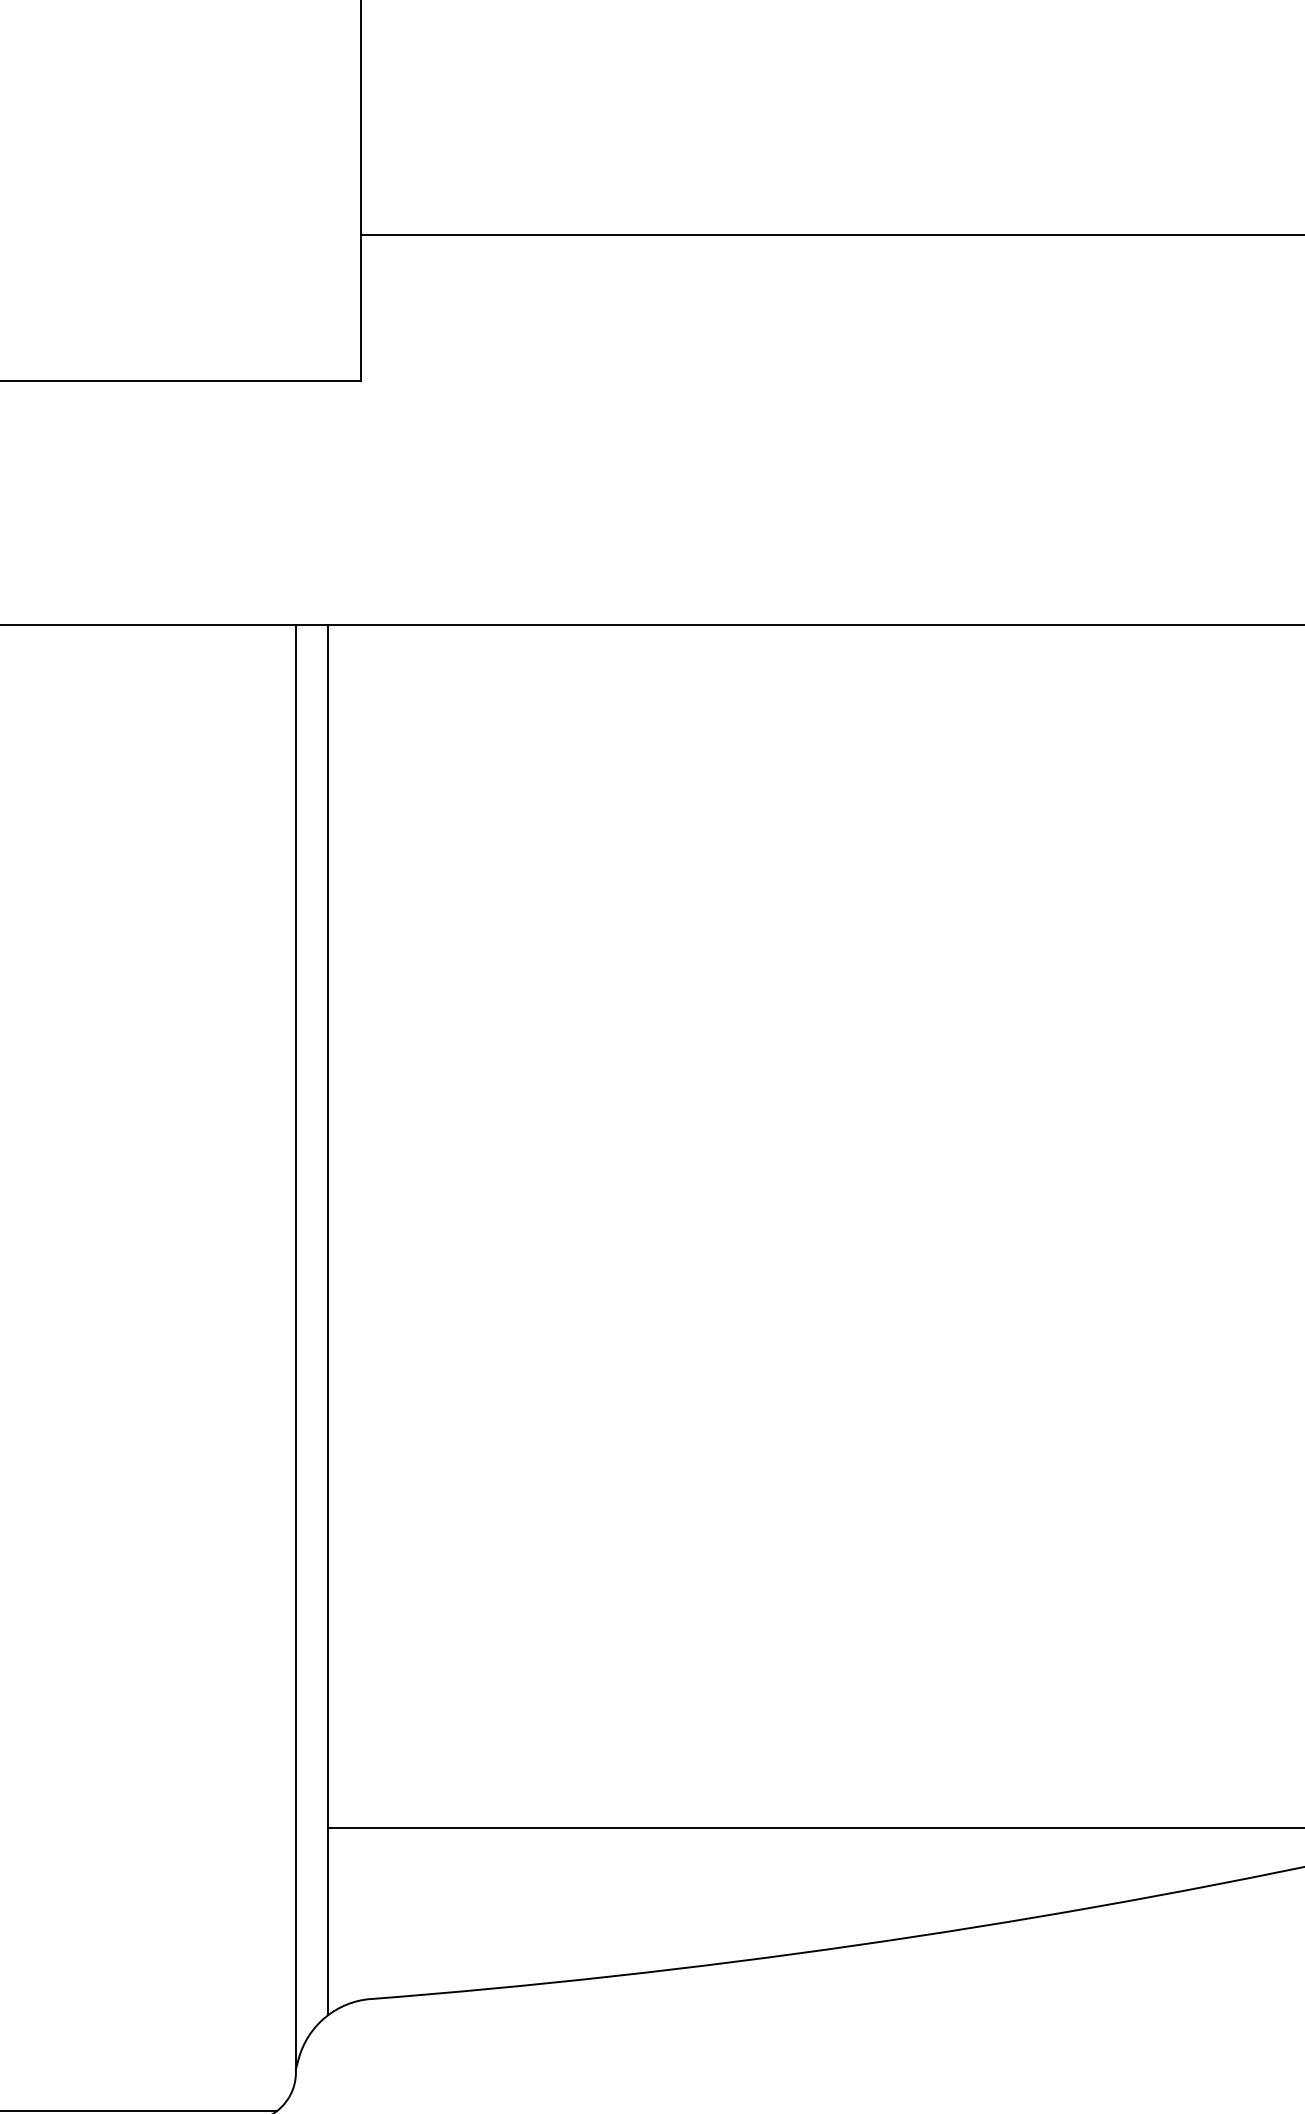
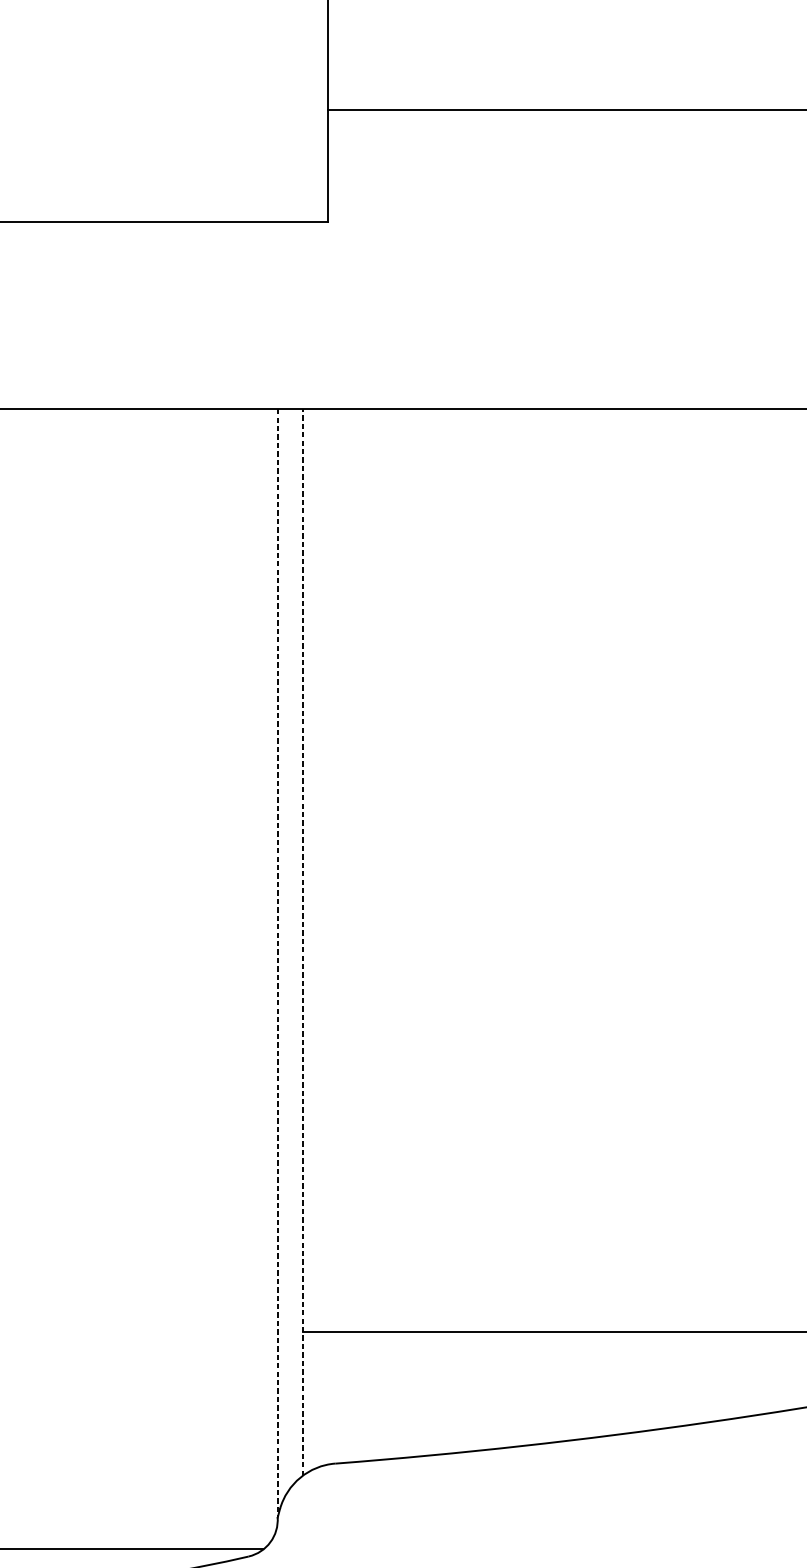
line: (328, 1320) -> (302, 942), solid -> dashed
line: (295, 1347) -> (277, 963), solid -> dashed

